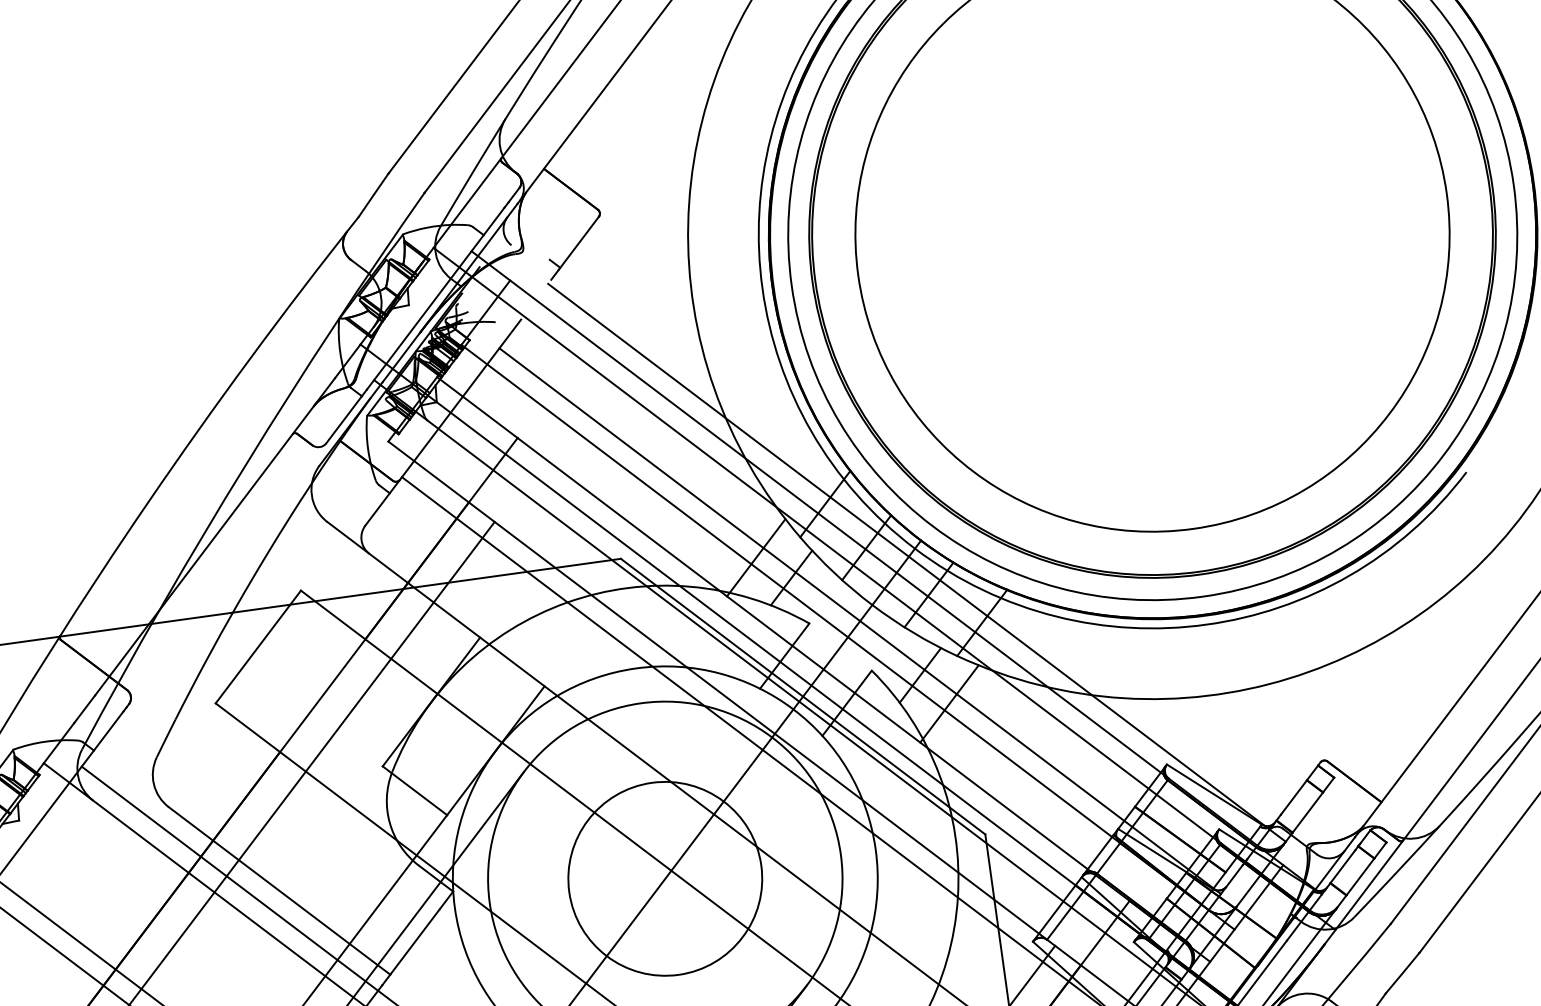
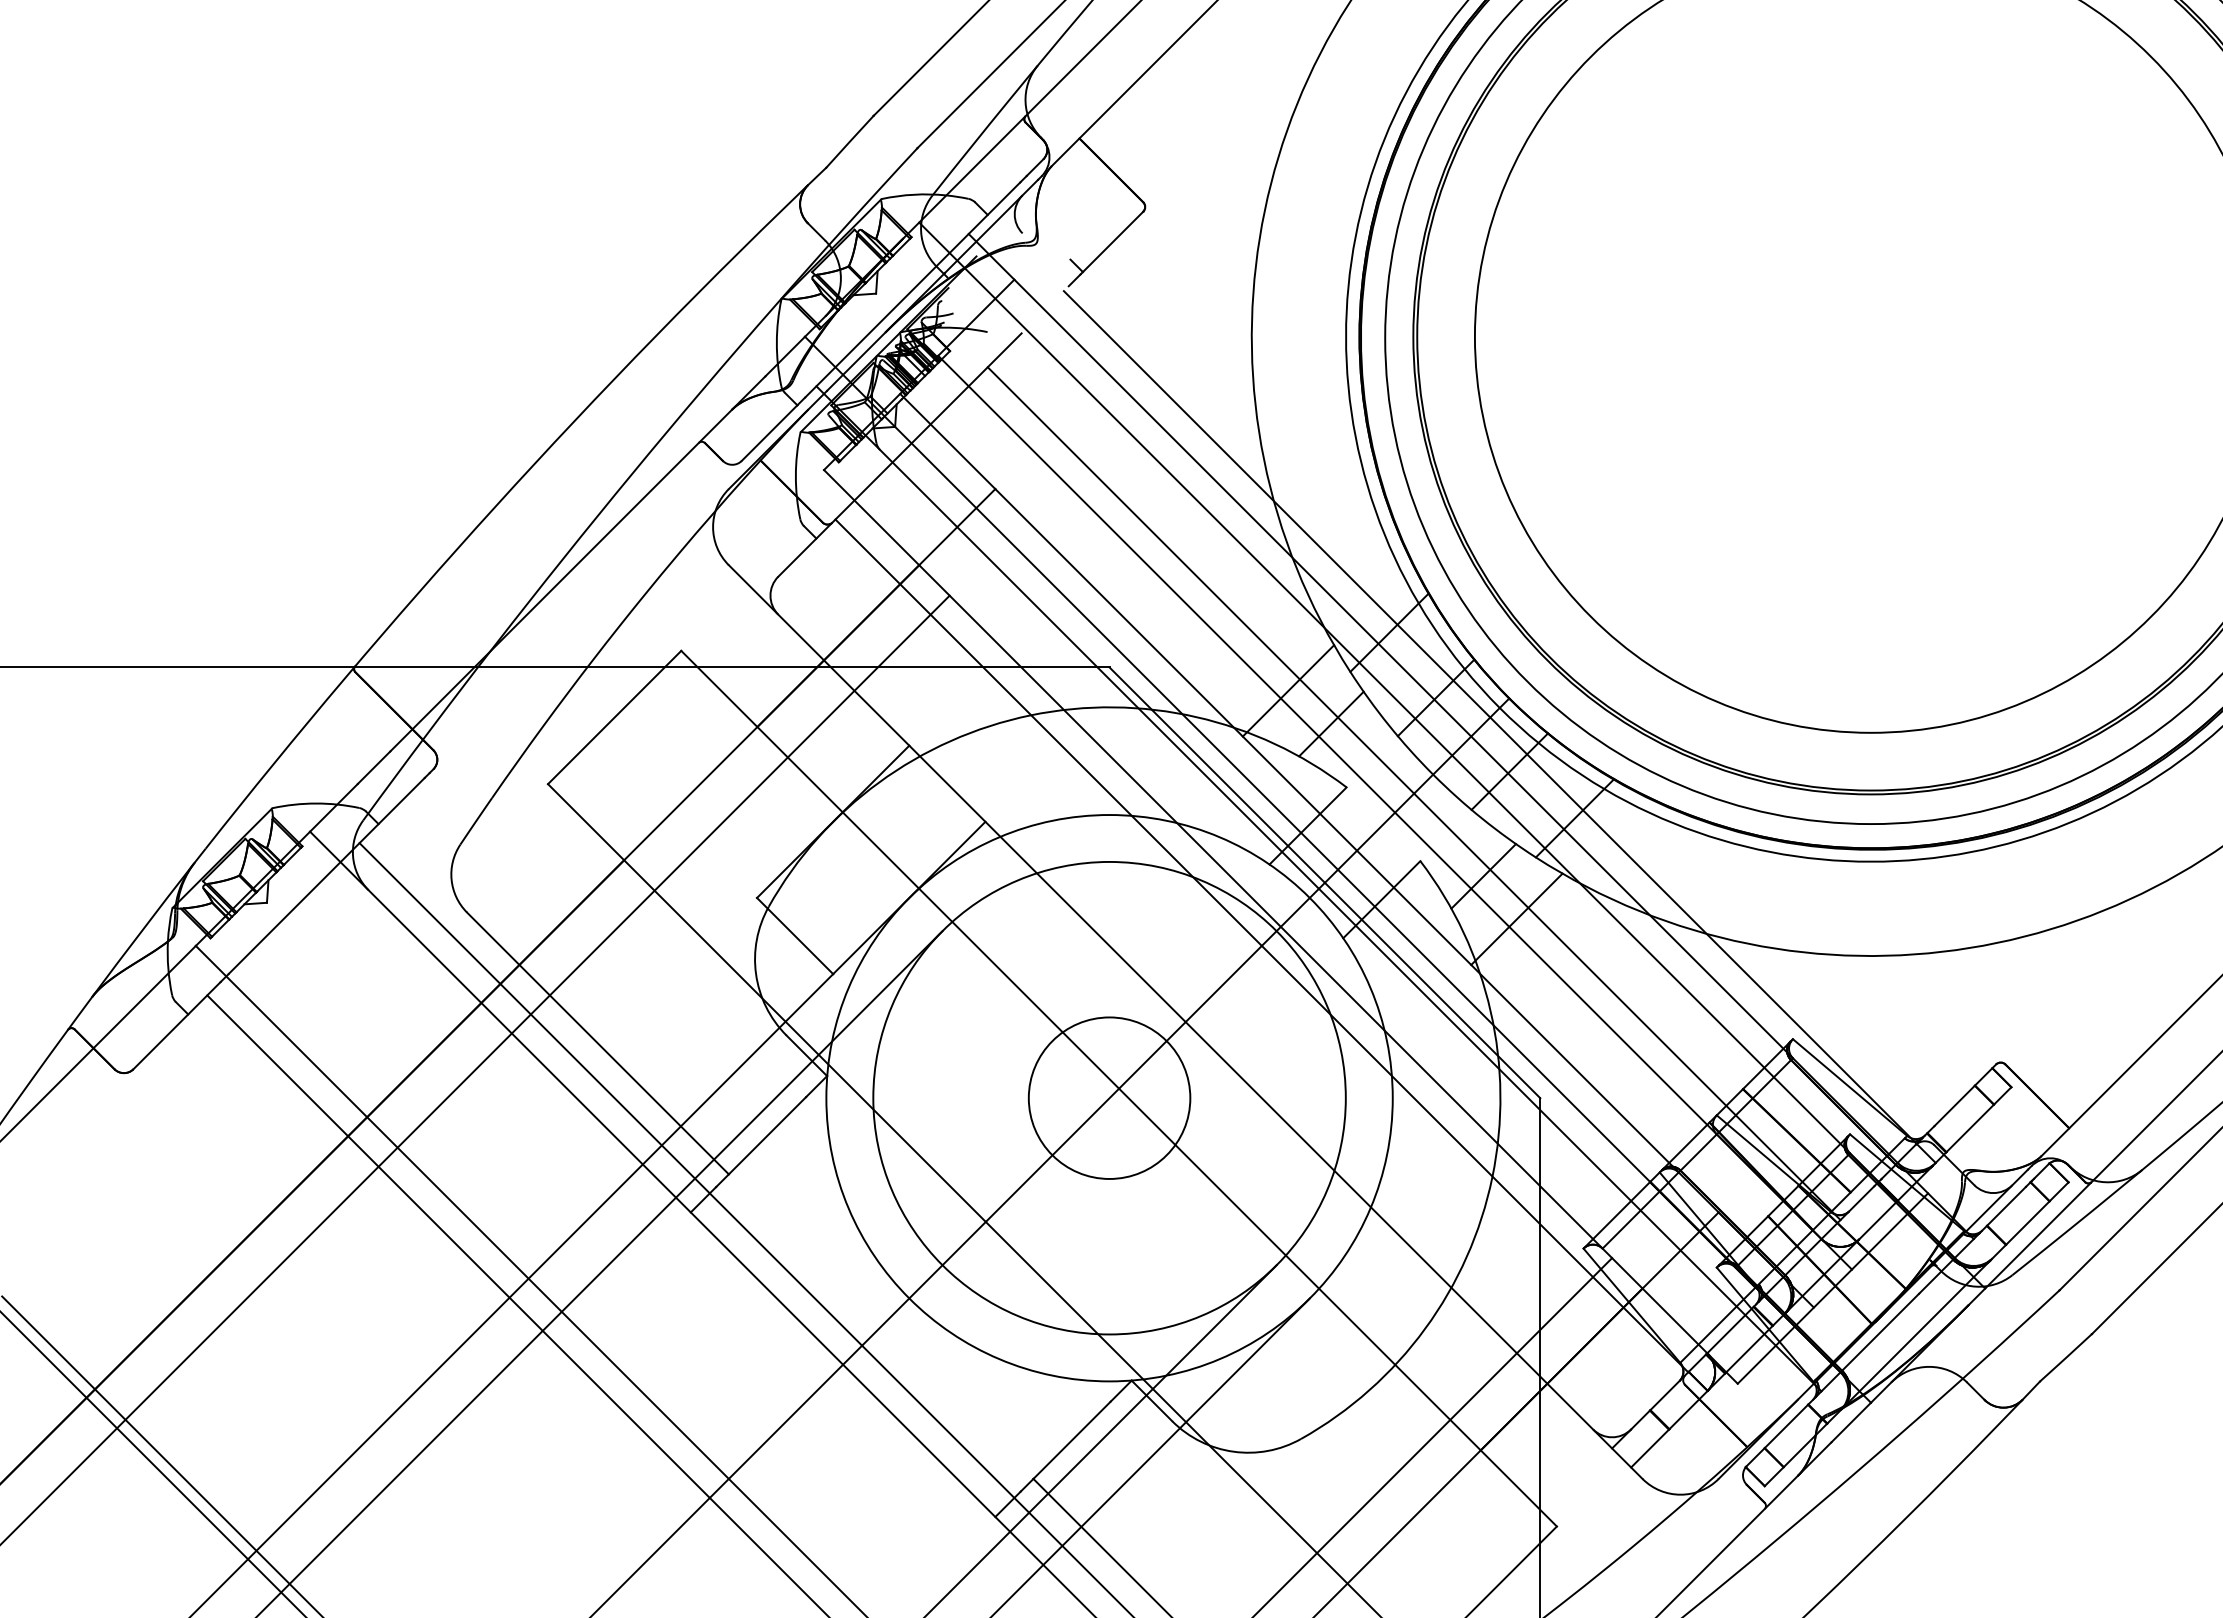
circle: (665, 878) -> (1109, 1097), size x0.62

